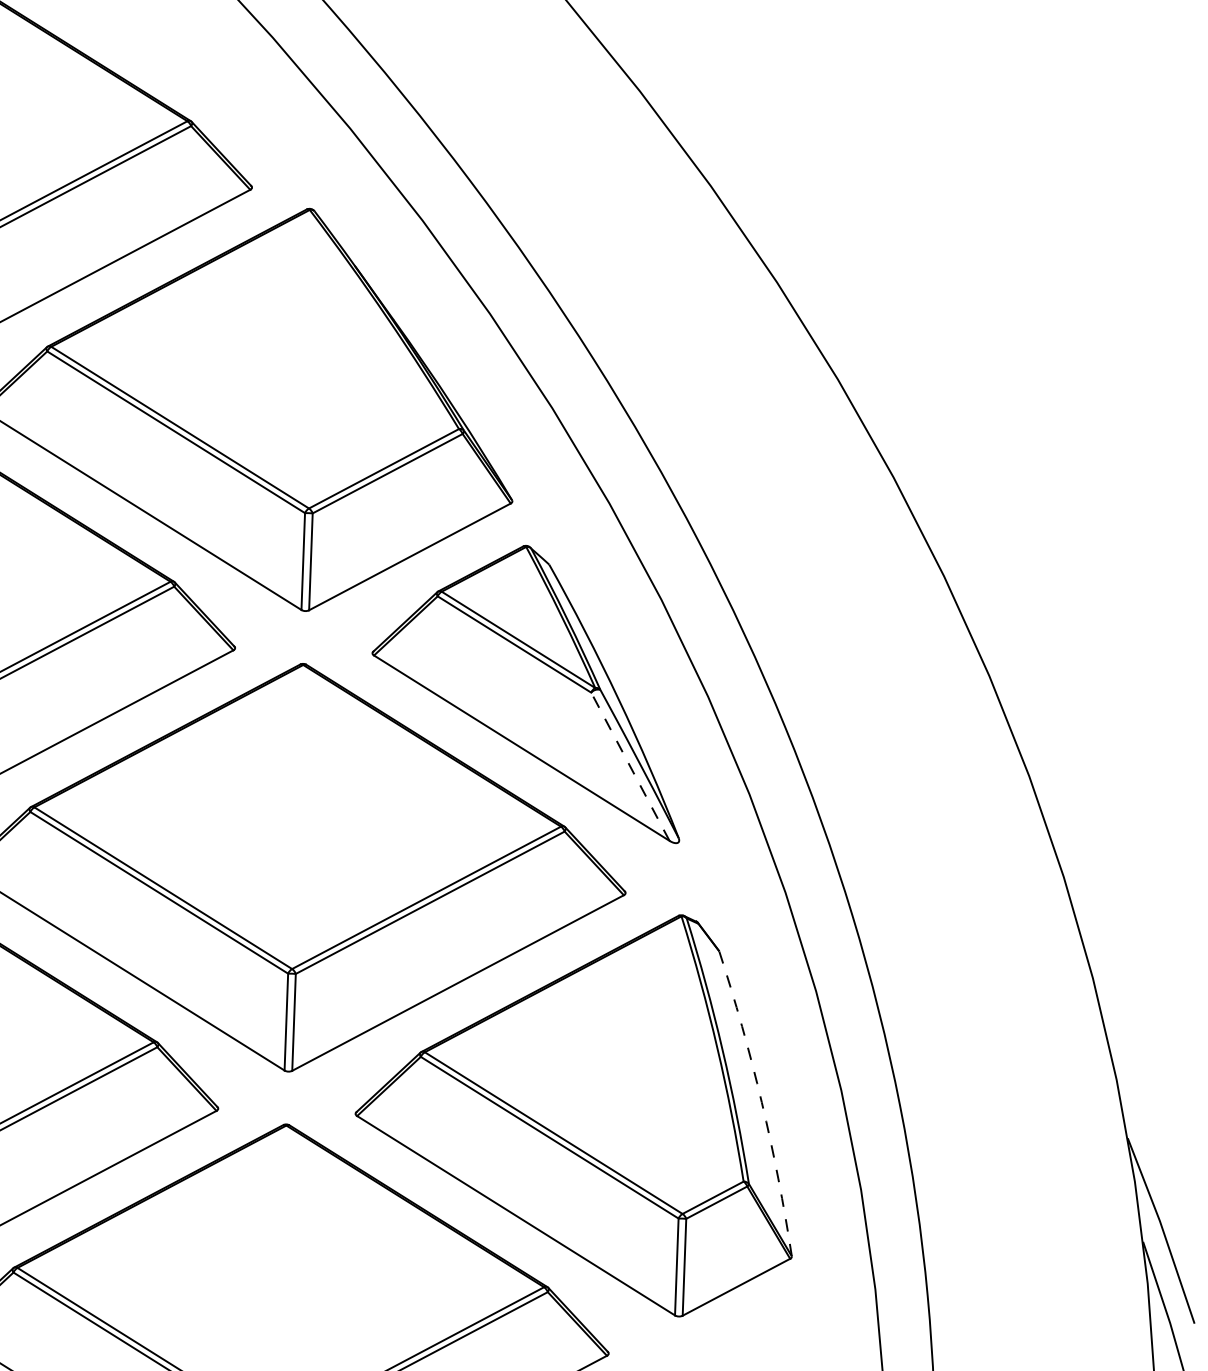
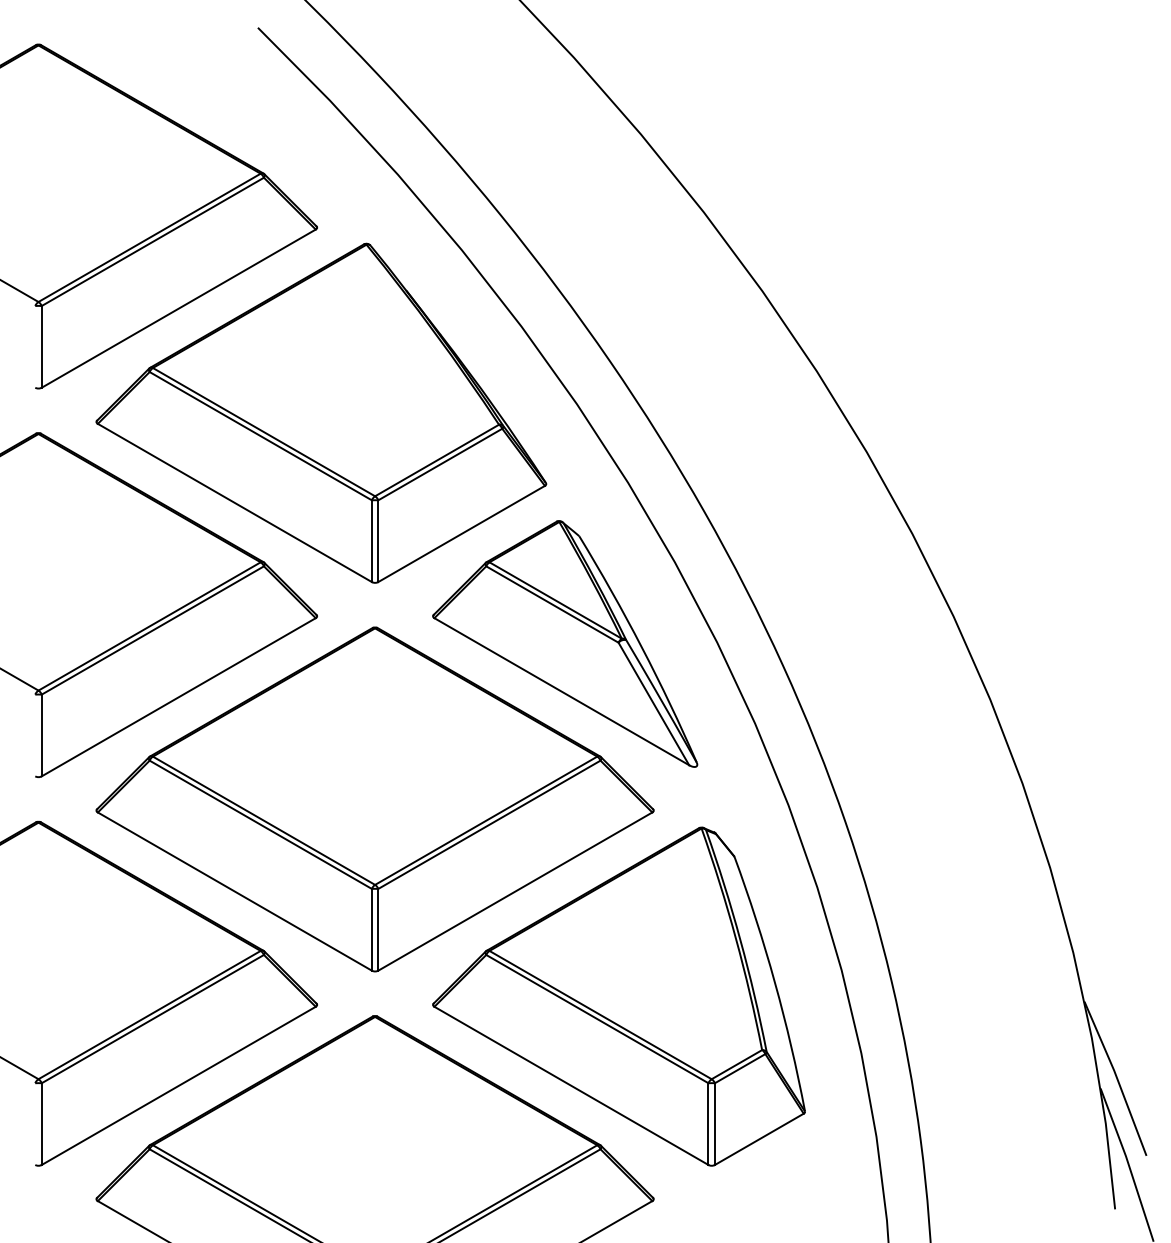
line: (629, 766) -> (653, 703), dashed -> solid
arc: (761, 1102) -> (774, 982), dashed -> solid

